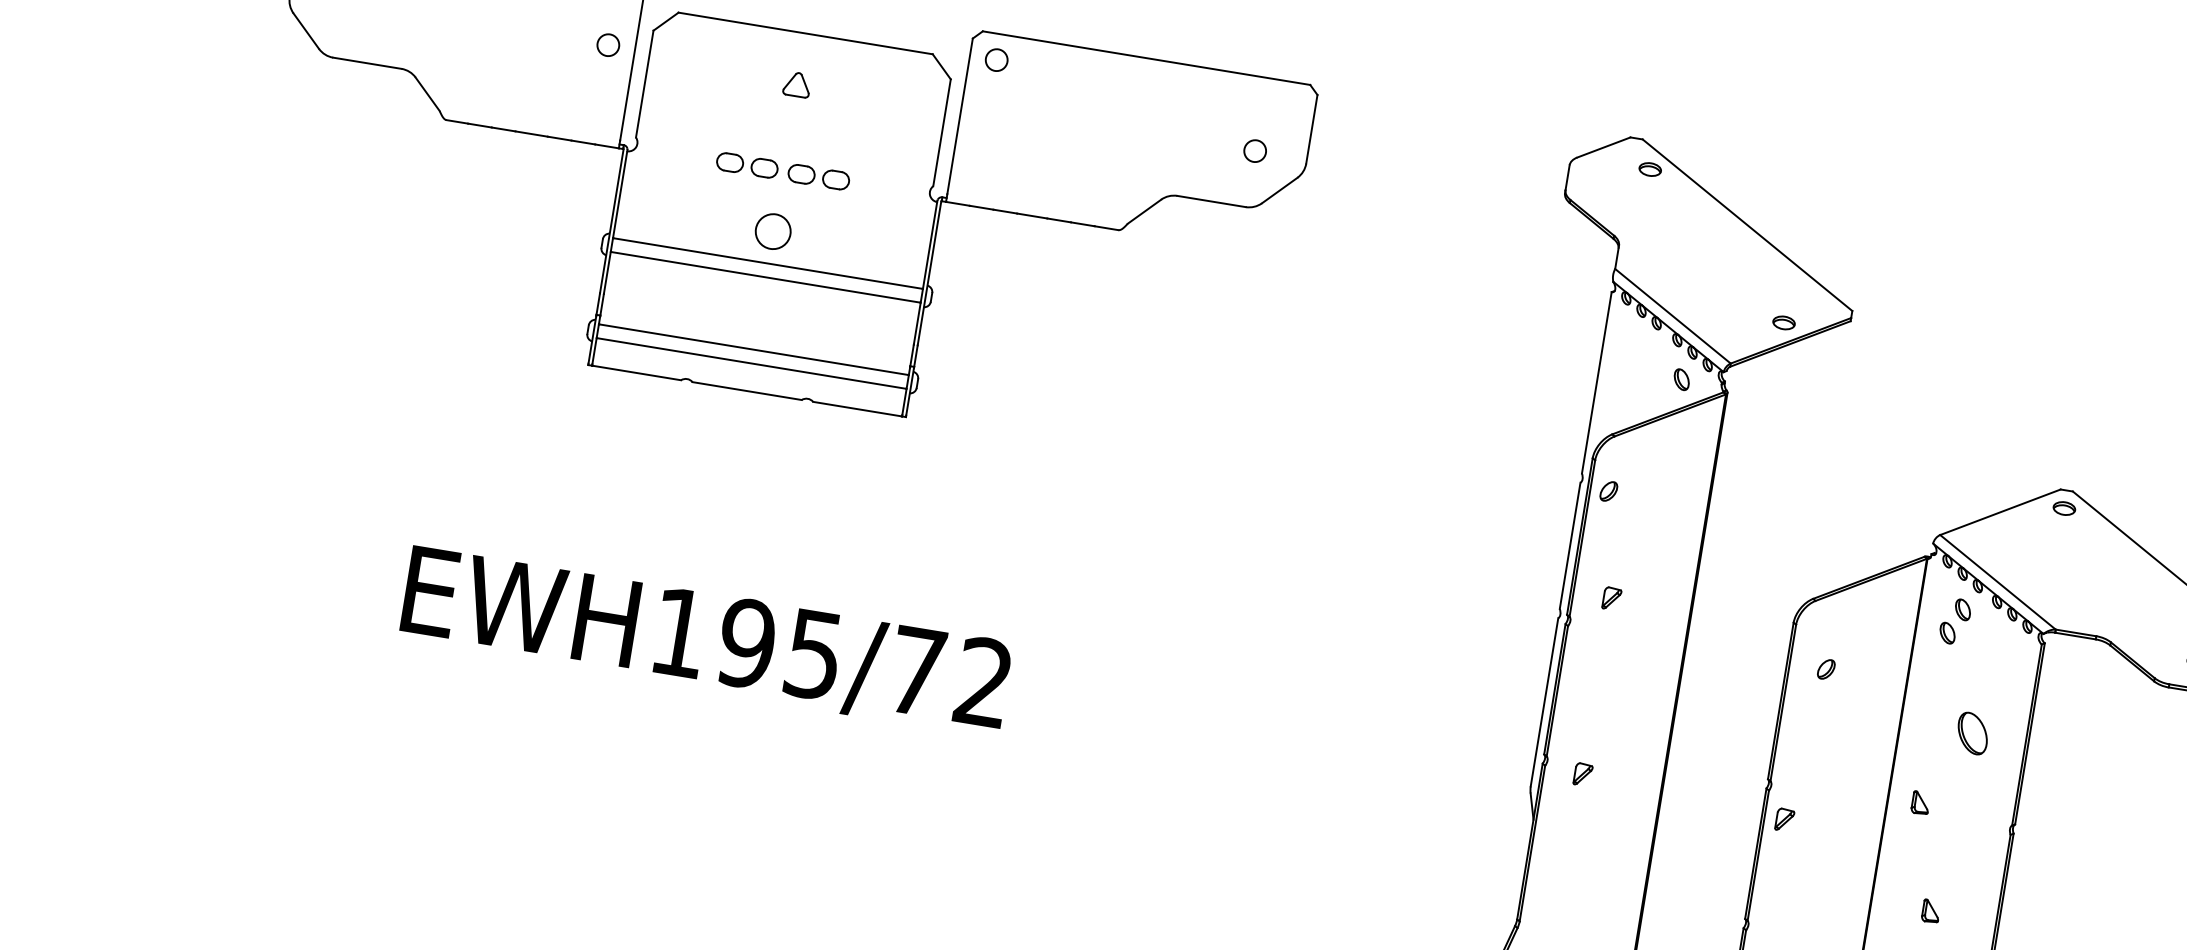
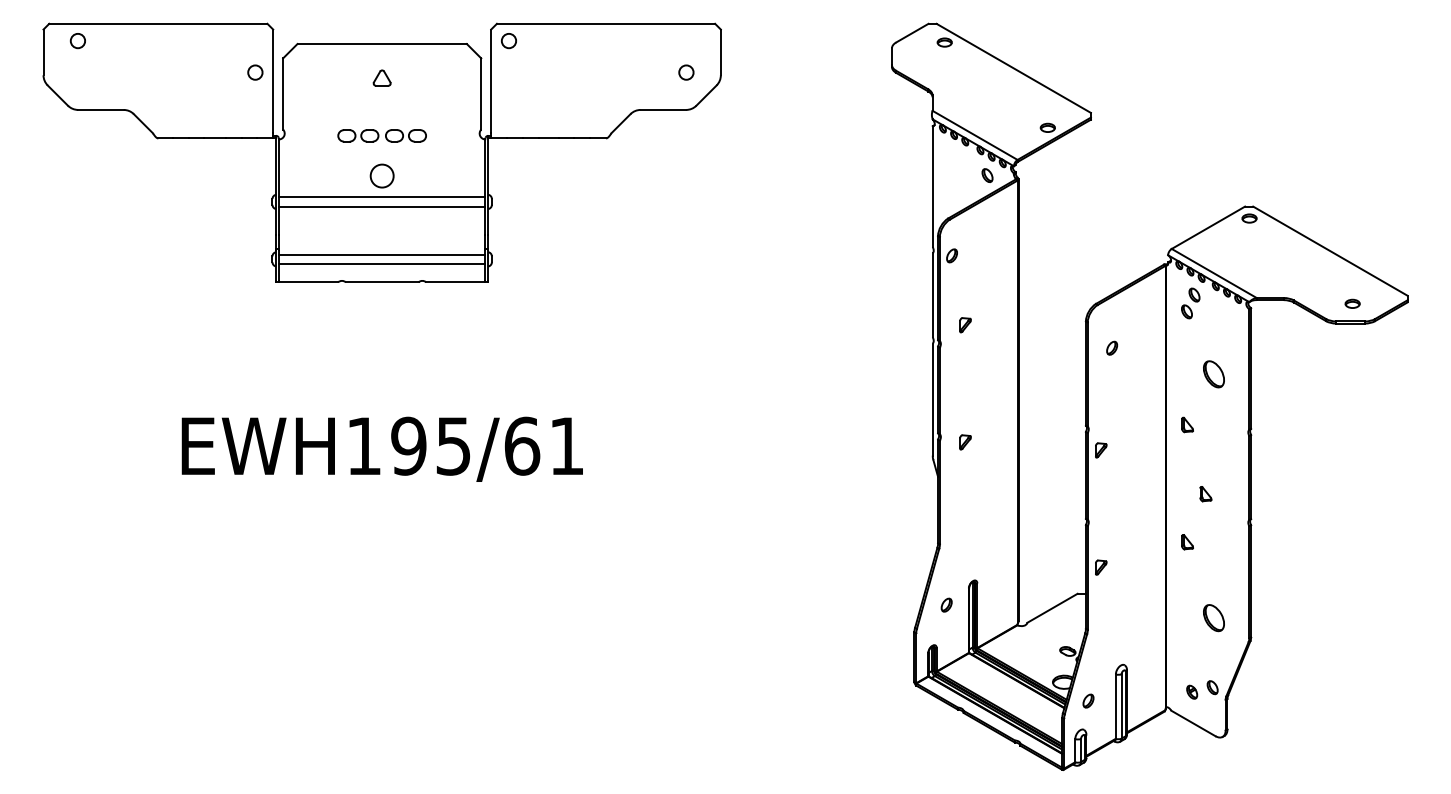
text: (949, 675) -> (543, 445), EWH195/72 -> EWH195/61

